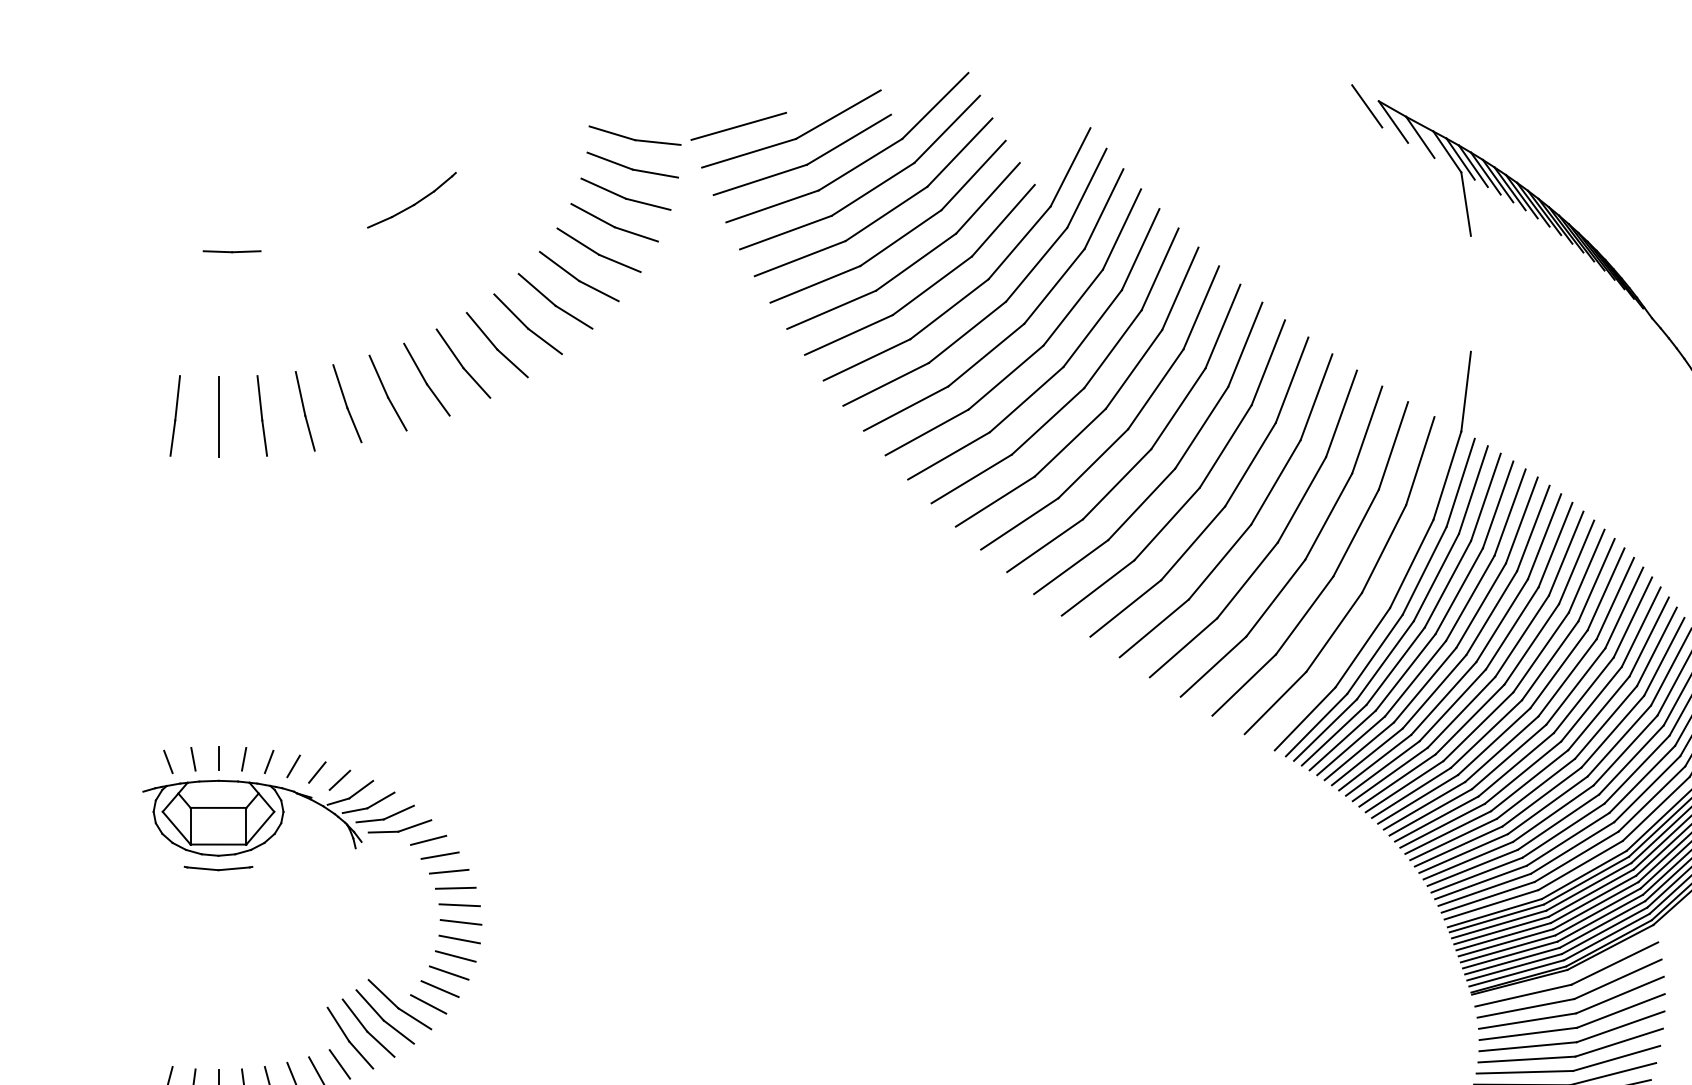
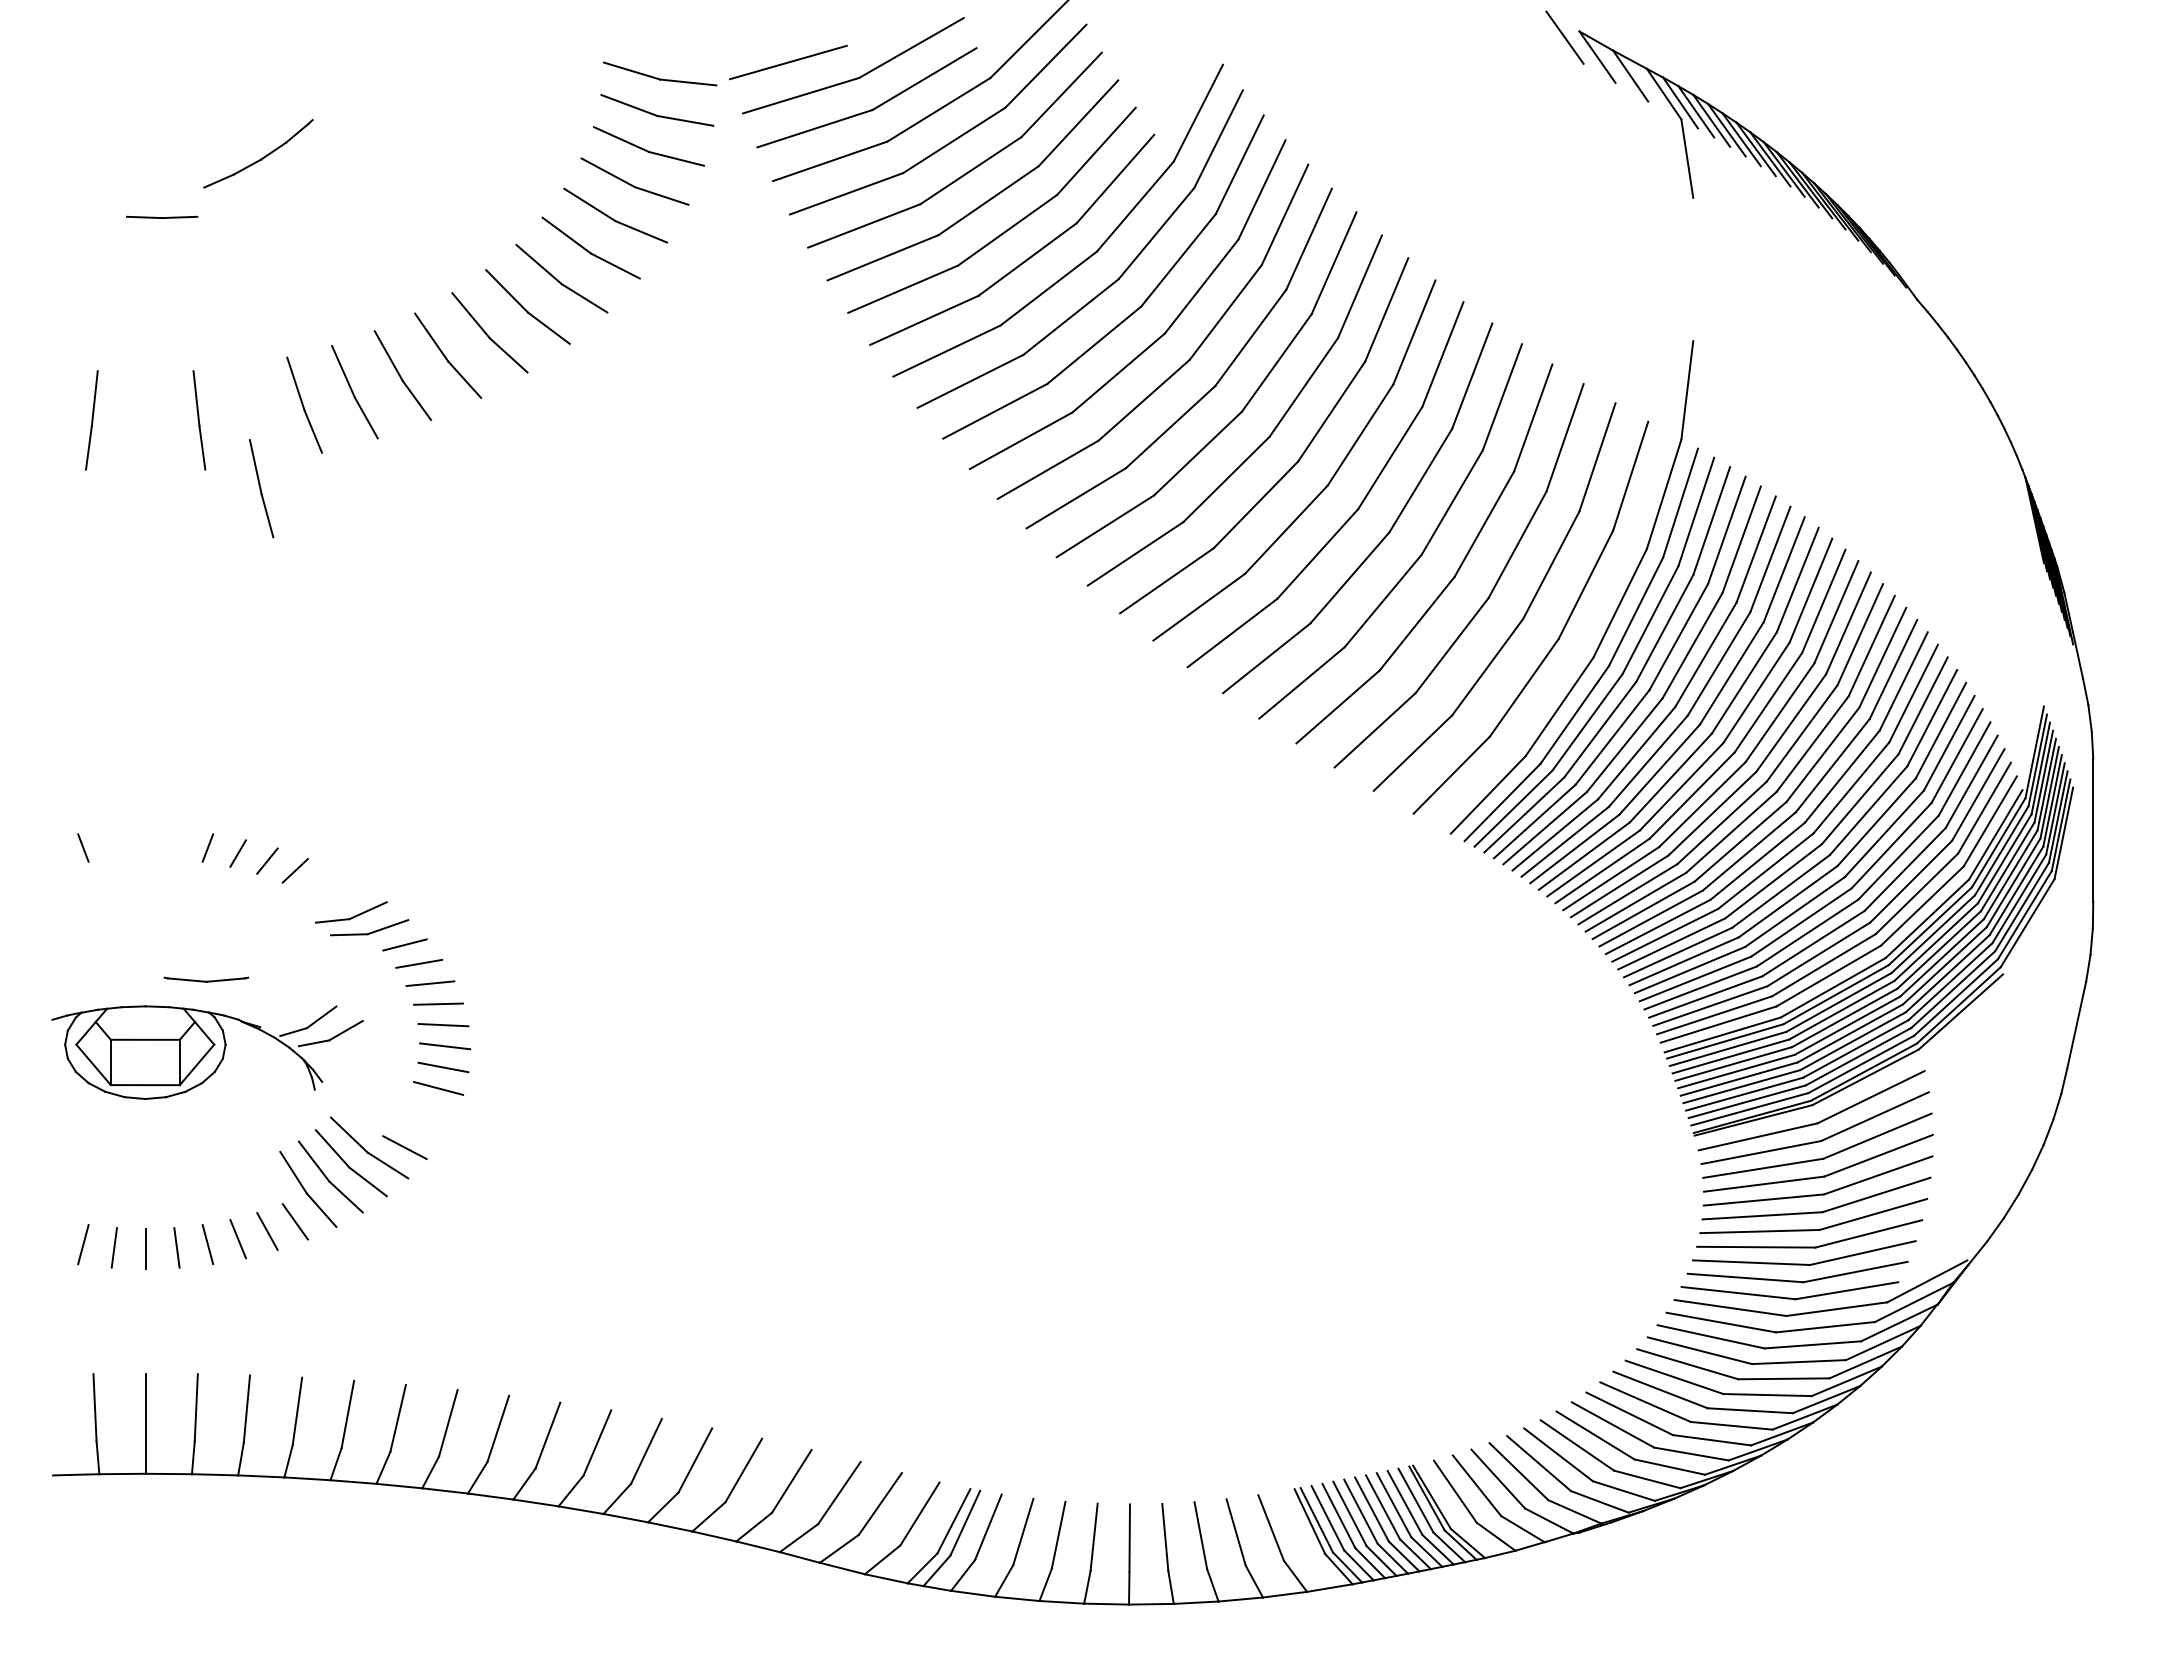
part: (412, 200) -> (258, 153), moved
part: (305, 411) -> (261, 488), moved
line: (218, 416) -> (145, 421), removed
line: (218, 758) -> (145, 843), removed
line: (192, 759) -> (113, 844), removed
line: (243, 759) -> (176, 844), removed
part: (268, 818) -> (207, 1052), moved
part: (217, 868) -> (205, 979), moved
line: (449, 972) -> (430, 1108), removed
line: (440, 988) -> (419, 1128), removed

